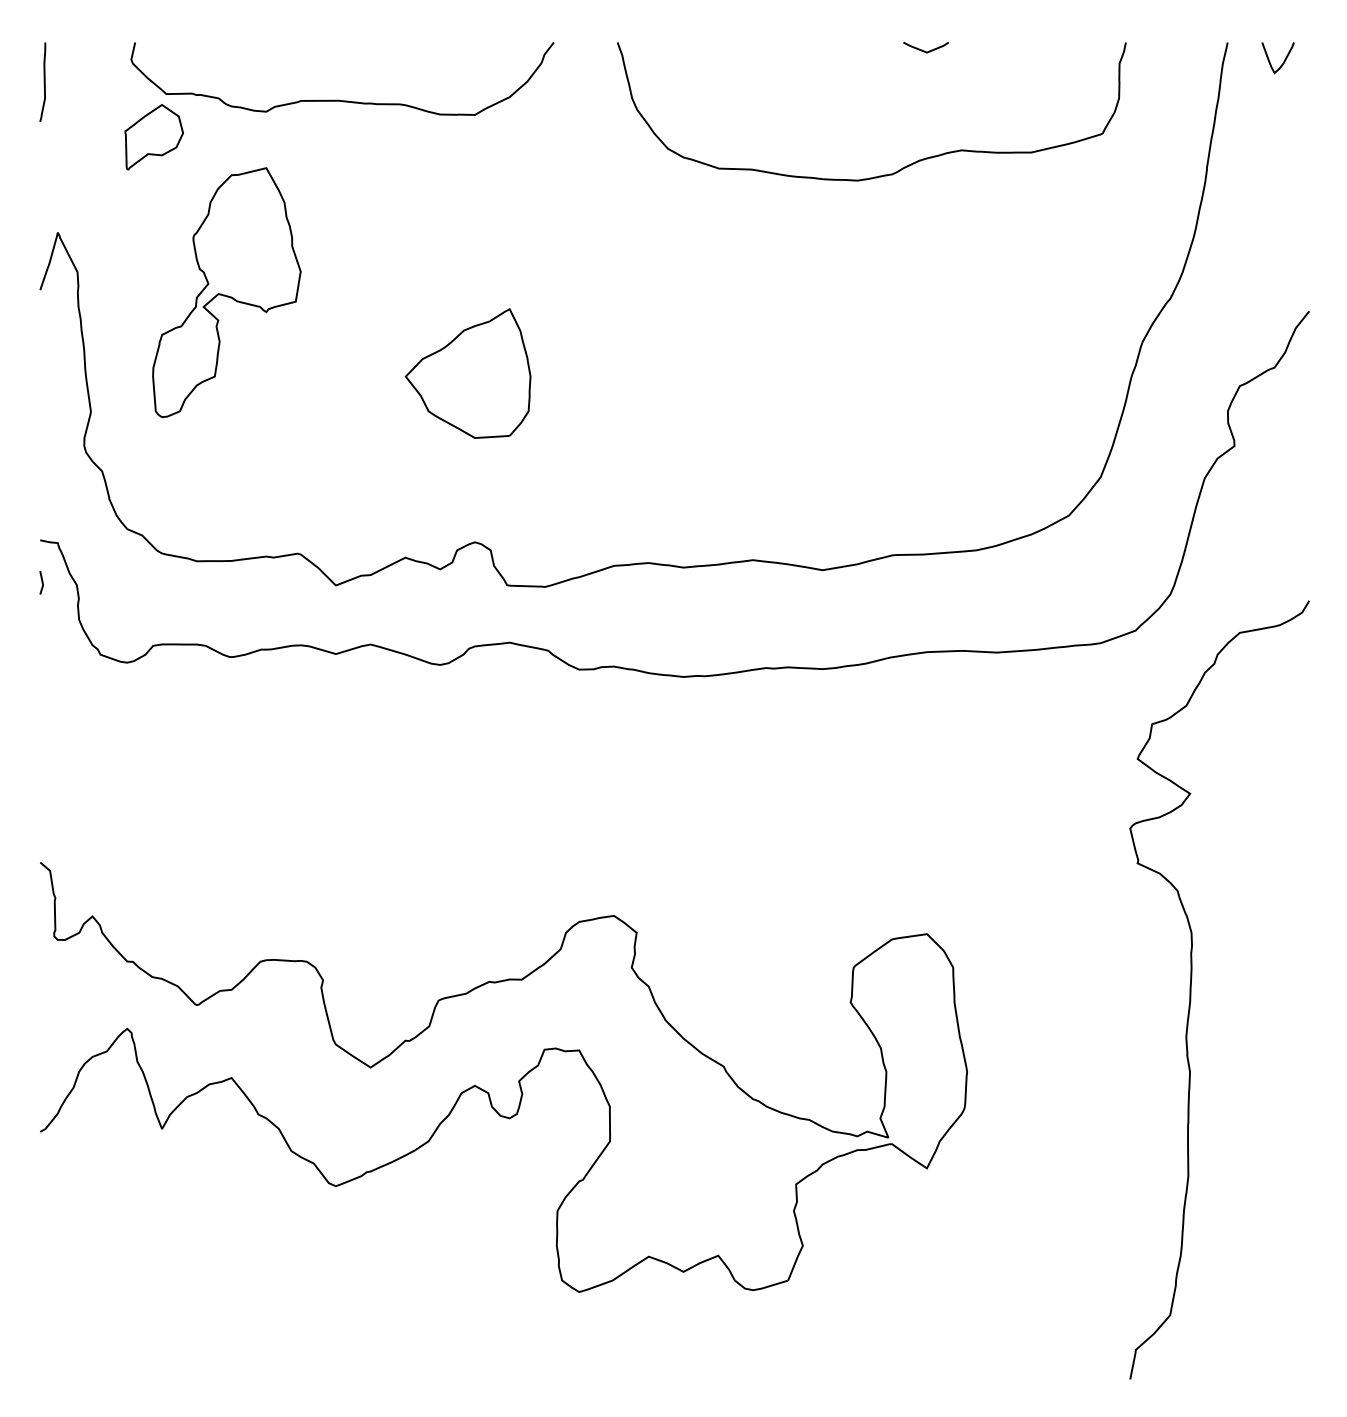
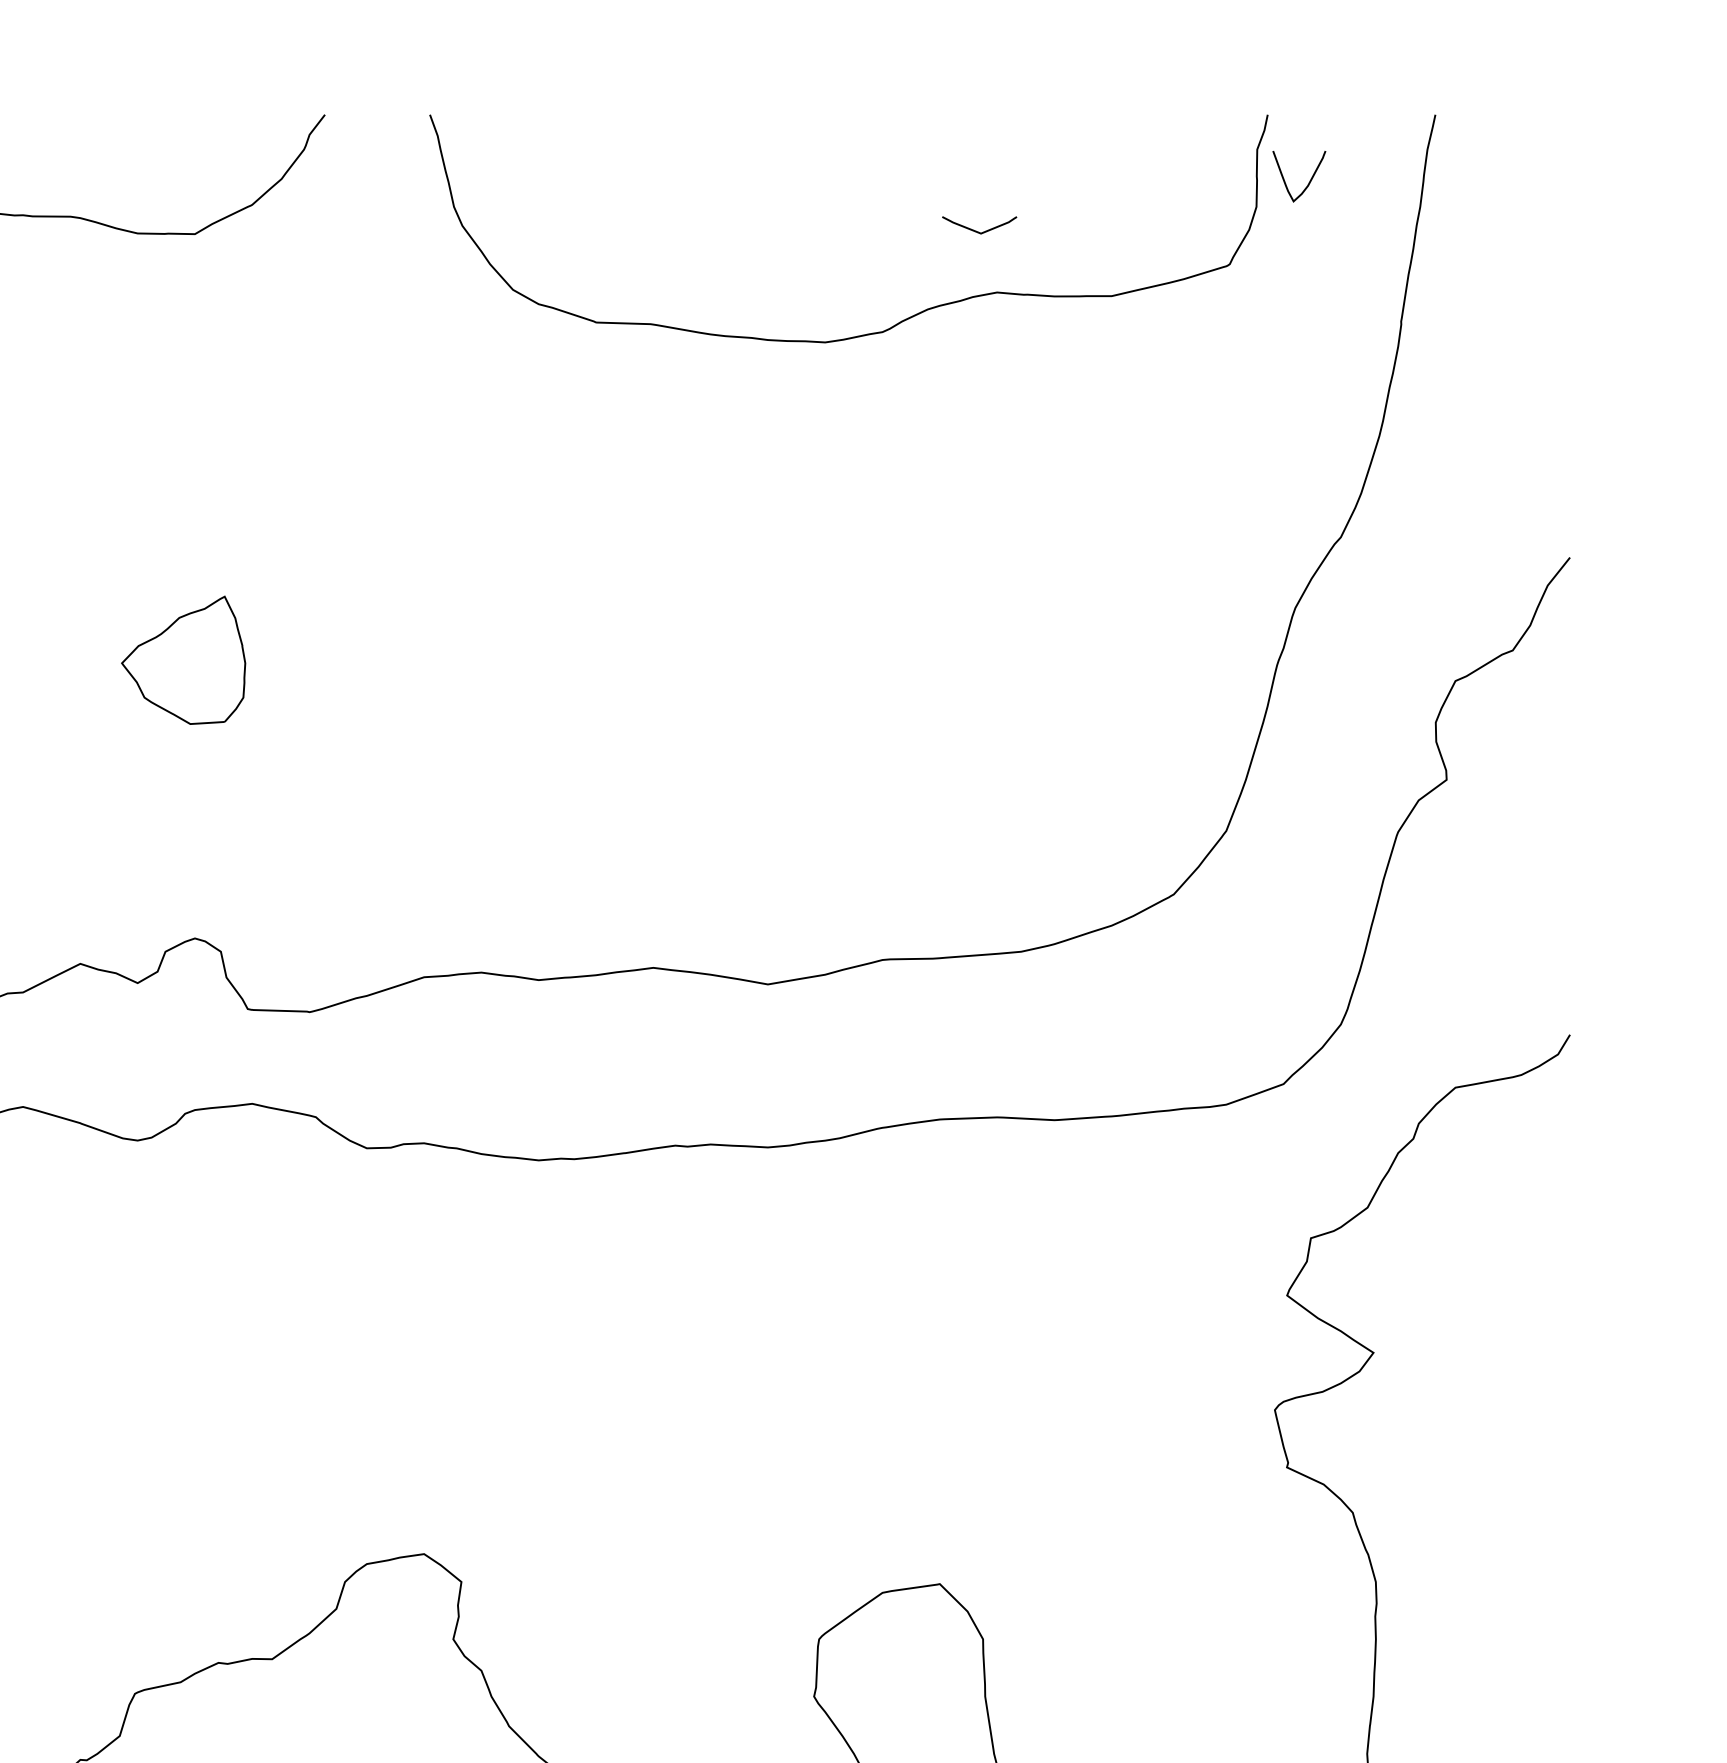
curve: (924, 50) -> (976, 230), moved
curve: (1283, 61) -> (1308, 182), moved
part: (467, 373) -> (182, 660), size x0.6

